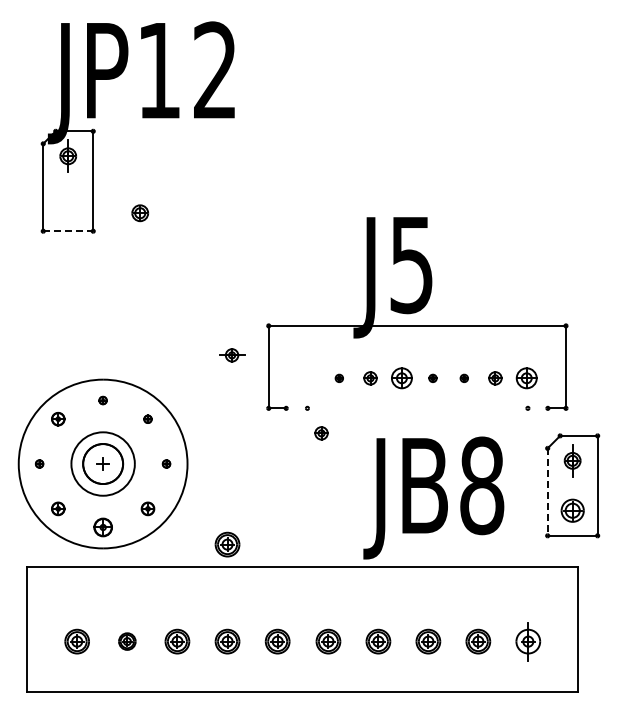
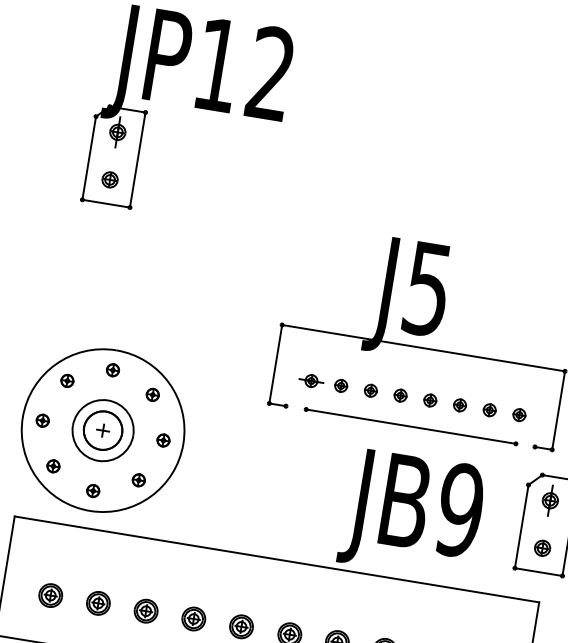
part: (139, 213) -> (109, 180), moved
line: (68, 231) -> (106, 203), dashed -> solid
part: (232, 355) -> (311, 381), moved
part: (339, 378) -> (341, 386), size x1.67
part: (401, 378) -> (400, 395), size x0.62
part: (432, 378) -> (429, 400), size x1.67
part: (464, 378) -> (460, 405), size x1.67
part: (526, 378) -> (519, 415), size x0.62
part: (102, 400) -> (112, 370), size x1.67
line: (417, 408) -> (410, 426), added
part: (147, 419) -> (152, 395), size x1.67
part: (321, 433) -> (315, 435), removed
part: (39, 463) -> (42, 420), size x1.67
part: (166, 463) -> (163, 440), size x1.67
text: (481, 485) -> (459, 510), JB8 -> JB9
line: (547, 492) -> (521, 526), dashed -> solid
part: (572, 510) -> (542, 547), size x0.71
part: (102, 527) -> (92, 490), size x0.71
part: (227, 544) -> (208, 526), removed
part: (127, 641) -> (98, 603), size x1.43

